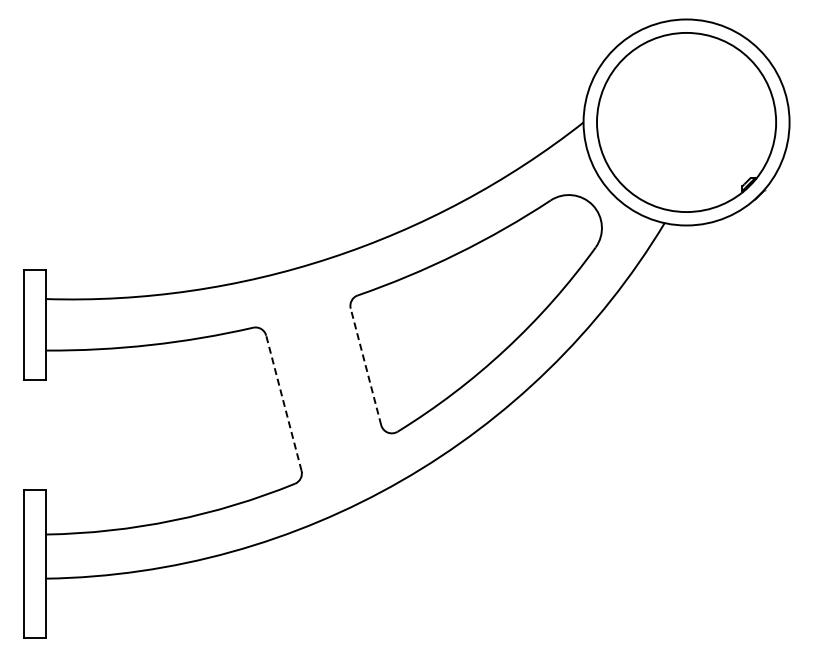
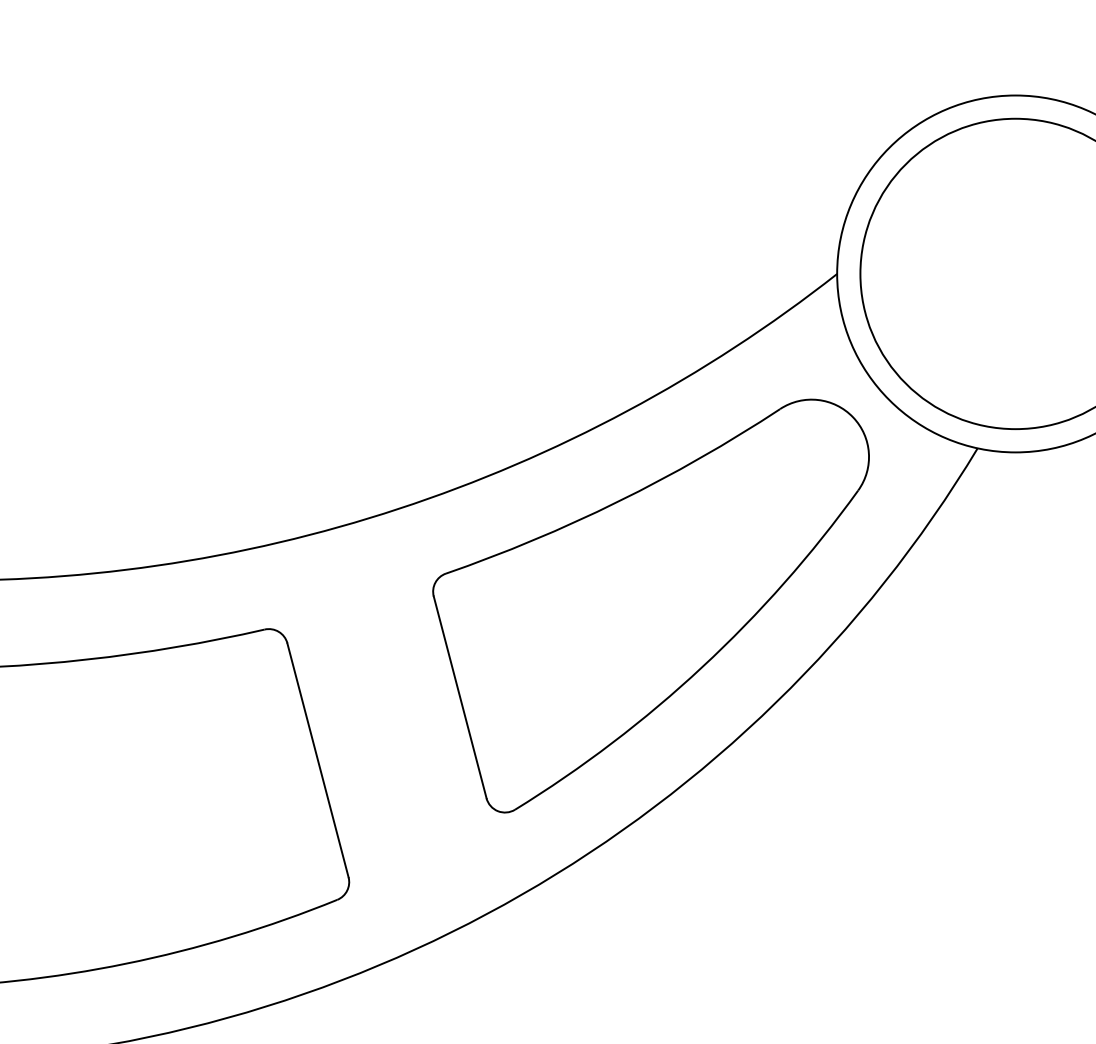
line: (365, 366) -> (459, 696), dashed -> solid
line: (283, 403) -> (317, 760), dashed -> solid

